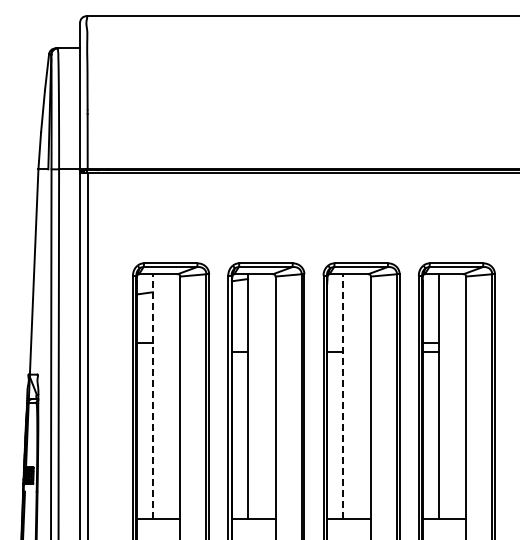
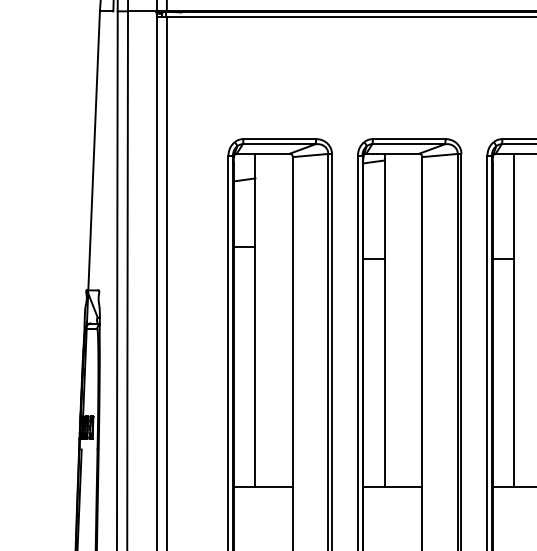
line: (152, 396) -> (254, 320), dashed -> solid
line: (343, 396) -> (514, 320), dashed -> solid

